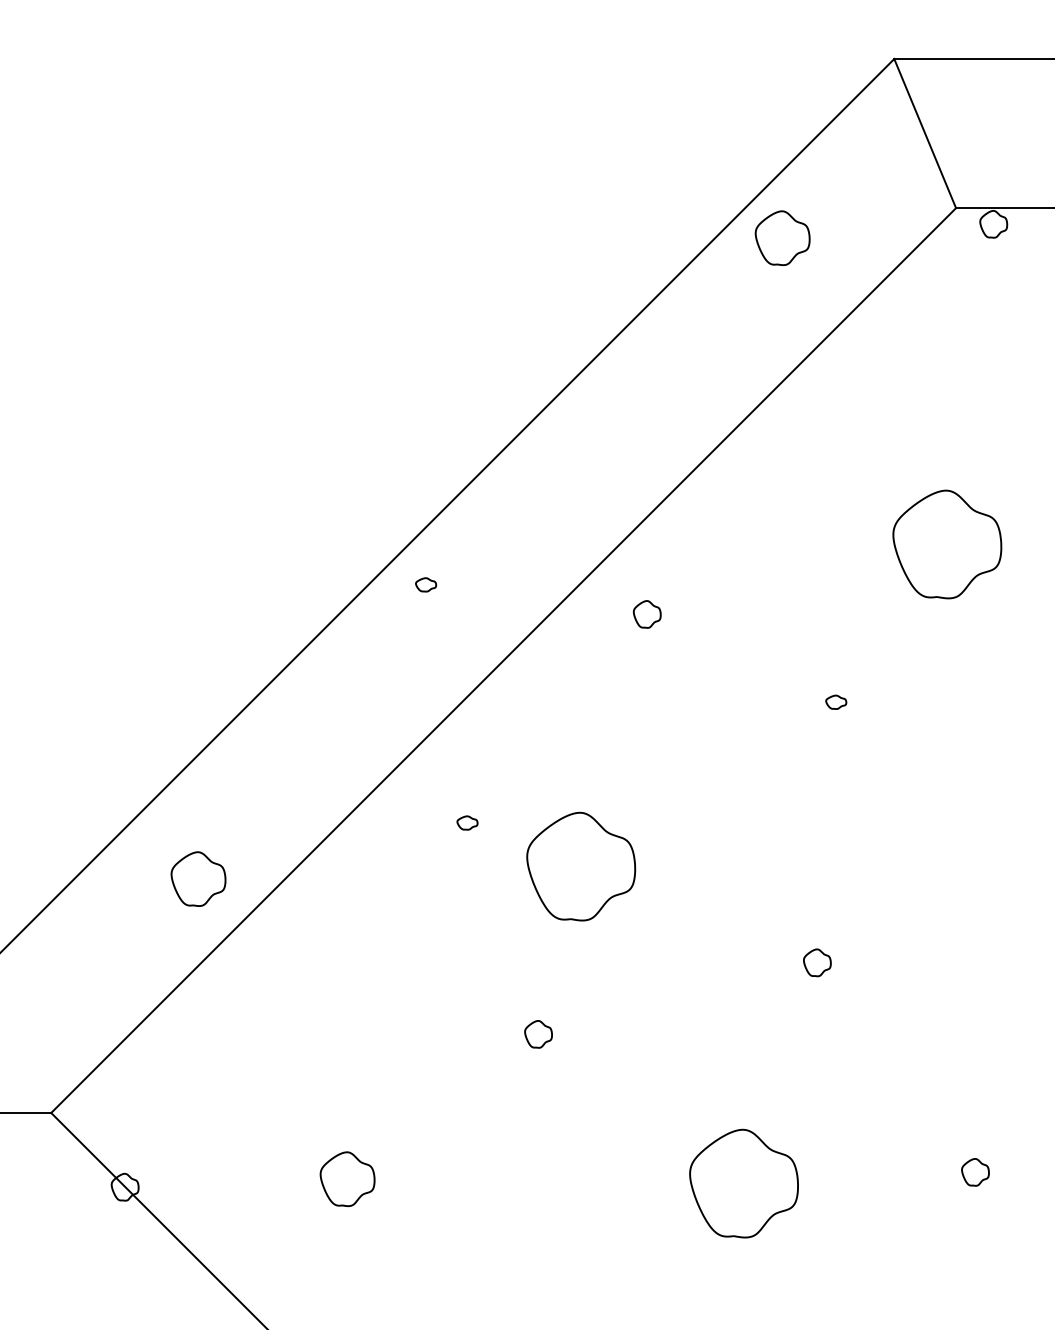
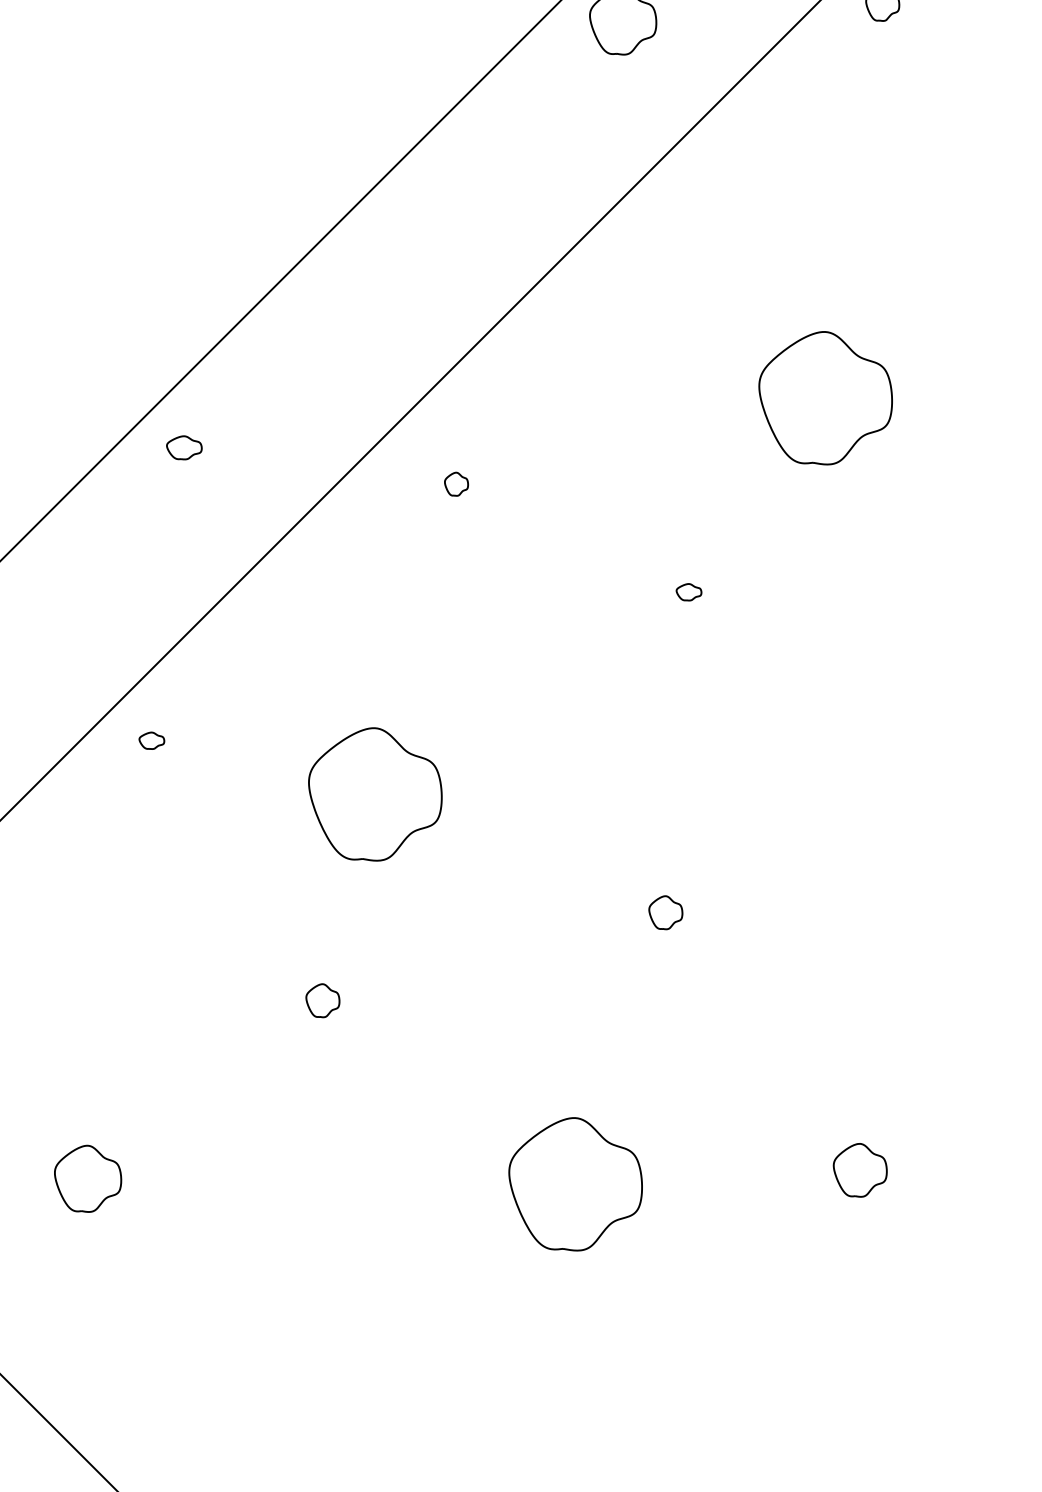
part: (426, 584) -> (185, 447), size x1.4
part: (646, 614) -> (455, 484), size x0.7
part: (467, 822) -> (151, 740), moved
part: (975, 1172) -> (860, 1170), size x1.6

